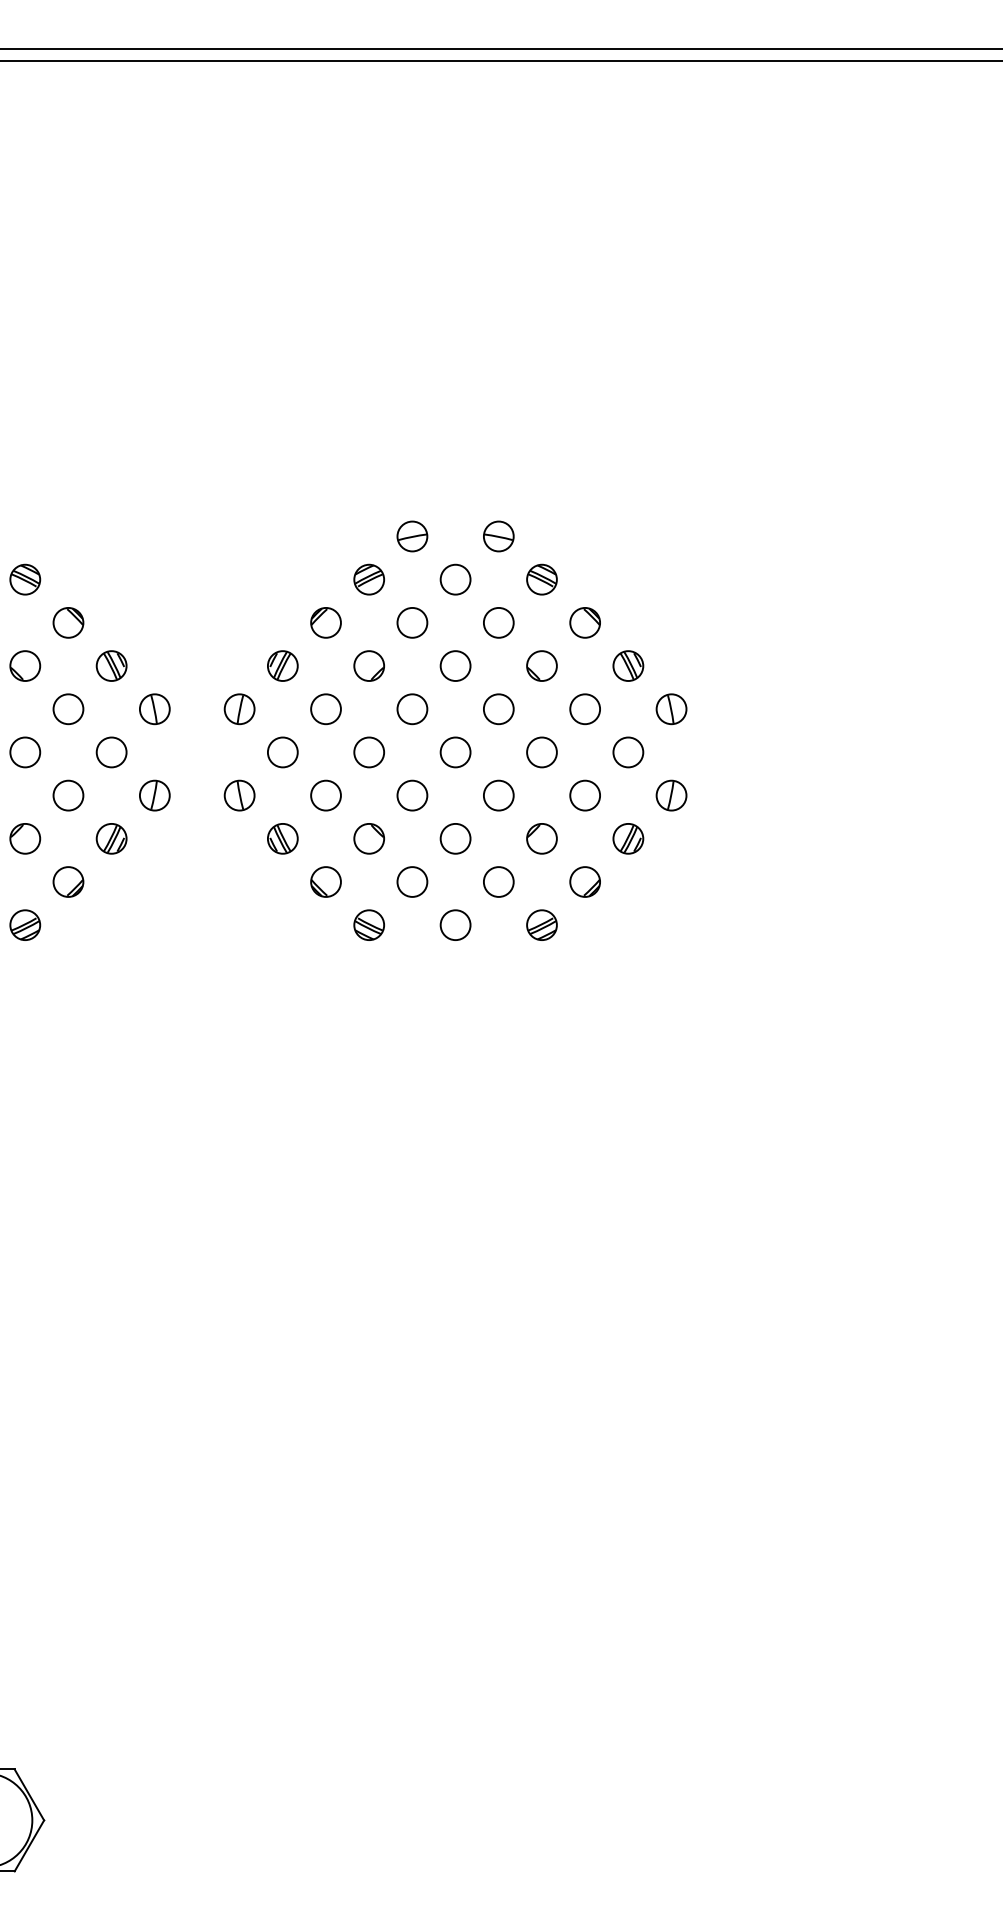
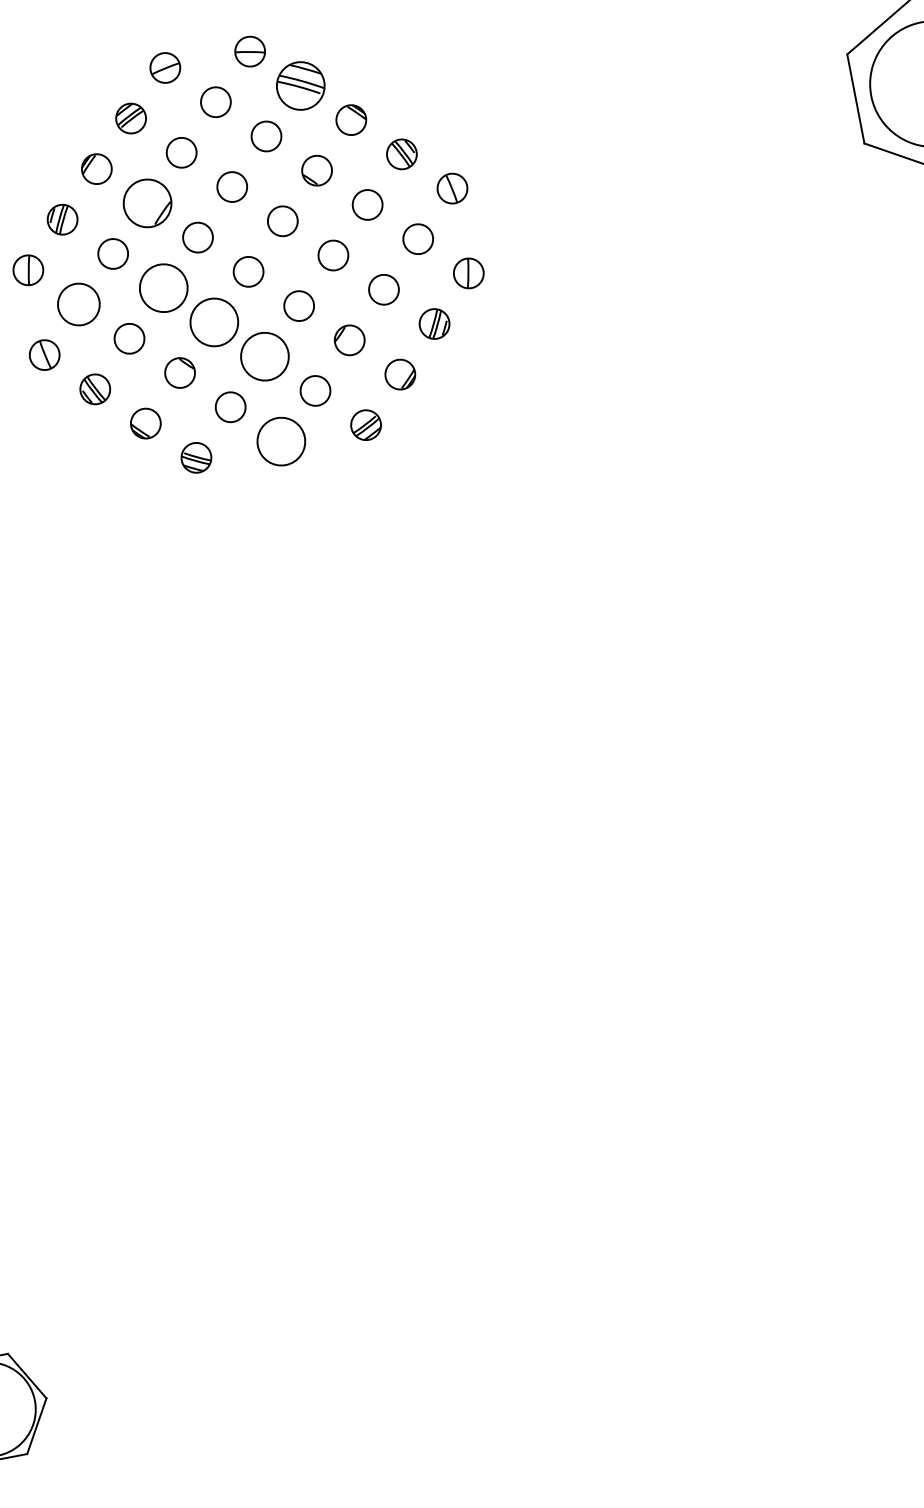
part: (541, 579) -> (300, 85), size x1.6
part: (368, 665) -> (146, 202), size x1.6
circle: (282, 752) -> (78, 304), size x1.4
circle: (369, 752) -> (164, 288), size x1.6
circle: (412, 795) -> (214, 322), size x1.6
circle: (455, 838) -> (264, 356), size x1.6
circle: (455, 924) -> (281, 440), size x1.6

